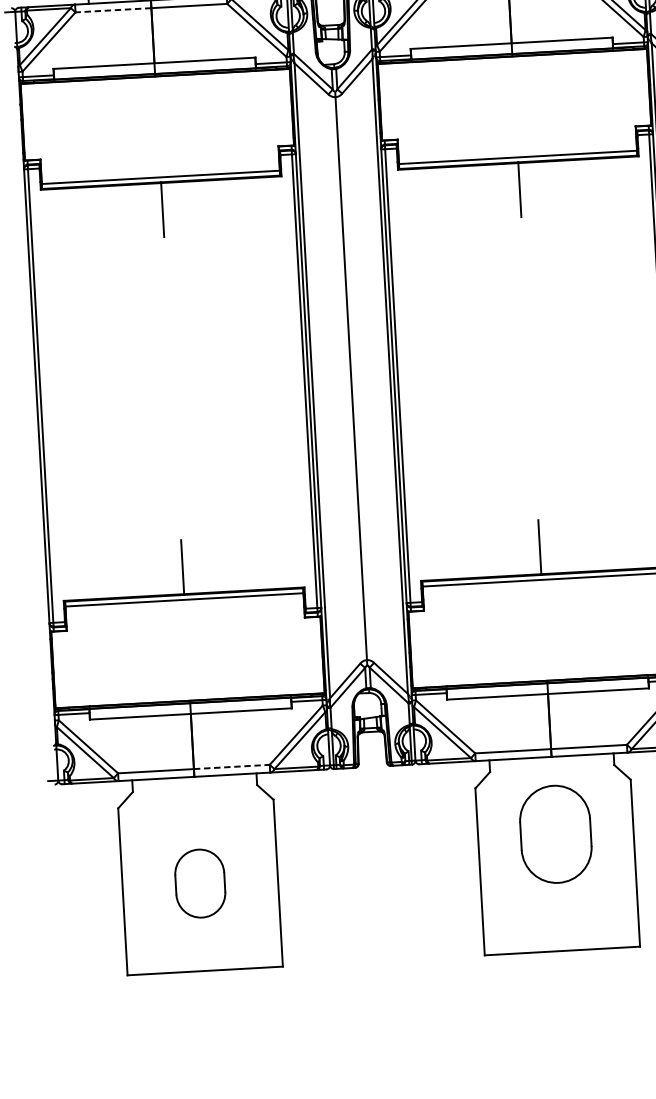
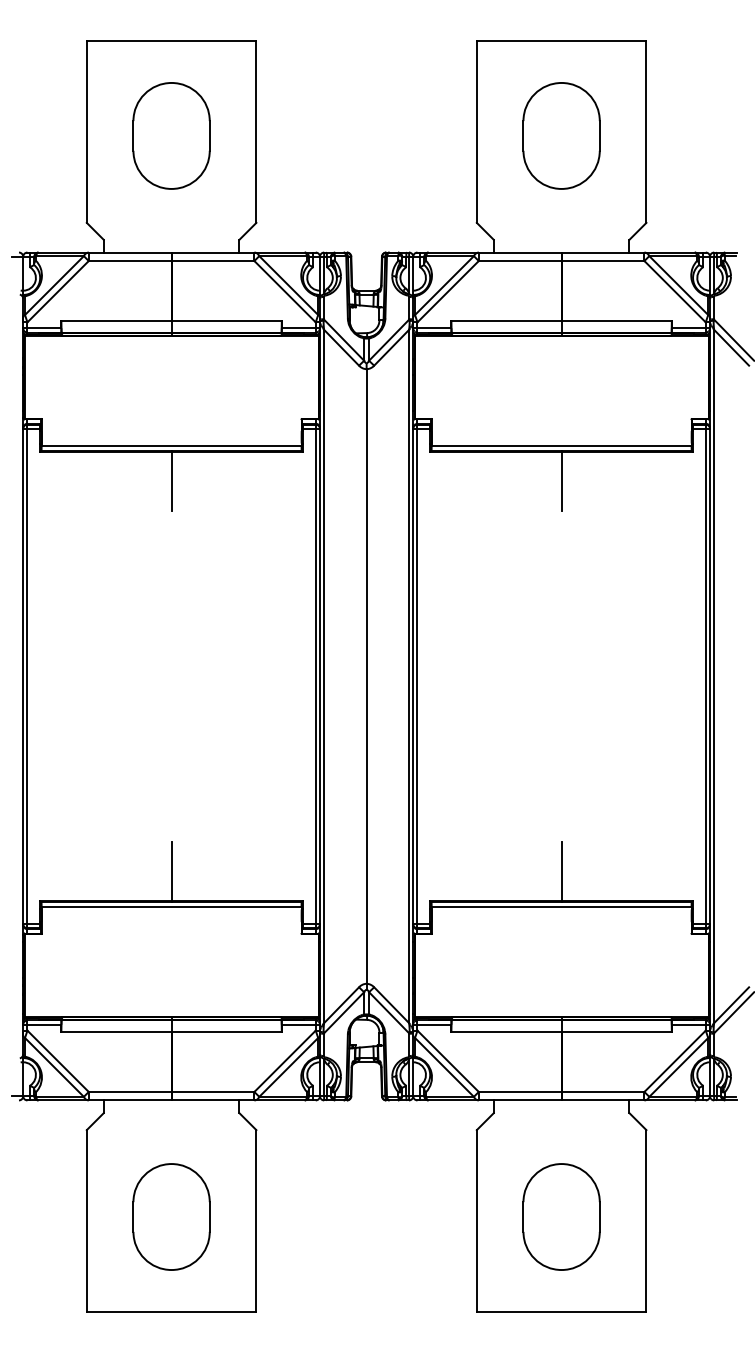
line: (112, 10) -> (129, 261), dashed -> solid
line: (232, 766) -> (213, 1091), dashed -> solid
part: (555, 833) -> (561, 1216), moved
part: (200, 883) -> (171, 1216), size x1.43

